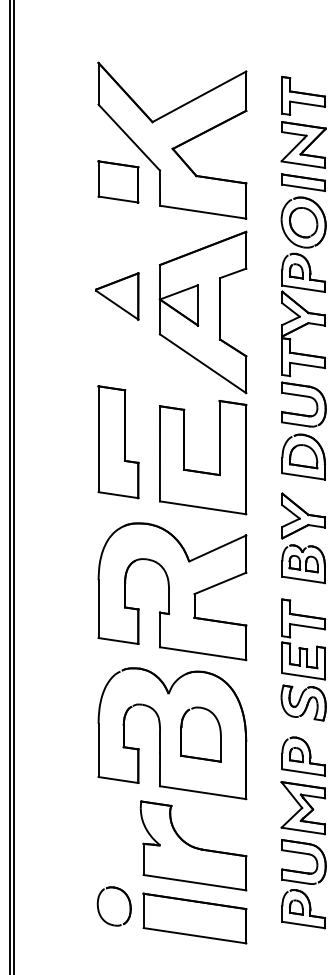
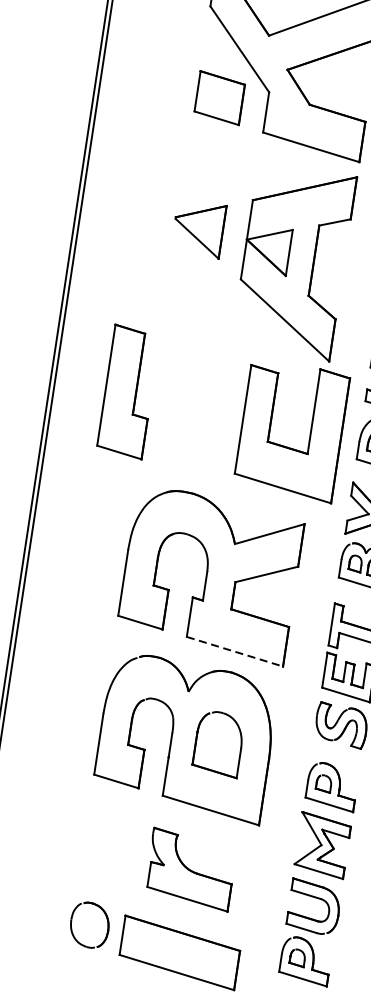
part: (118, 442) -> (128, 392), moved
part: (198, 470) -> (284, 445), moved
line: (203, 653) -> (235, 651), solid -> dashed
part: (193, 845) -> (190, 869), size x0.7

